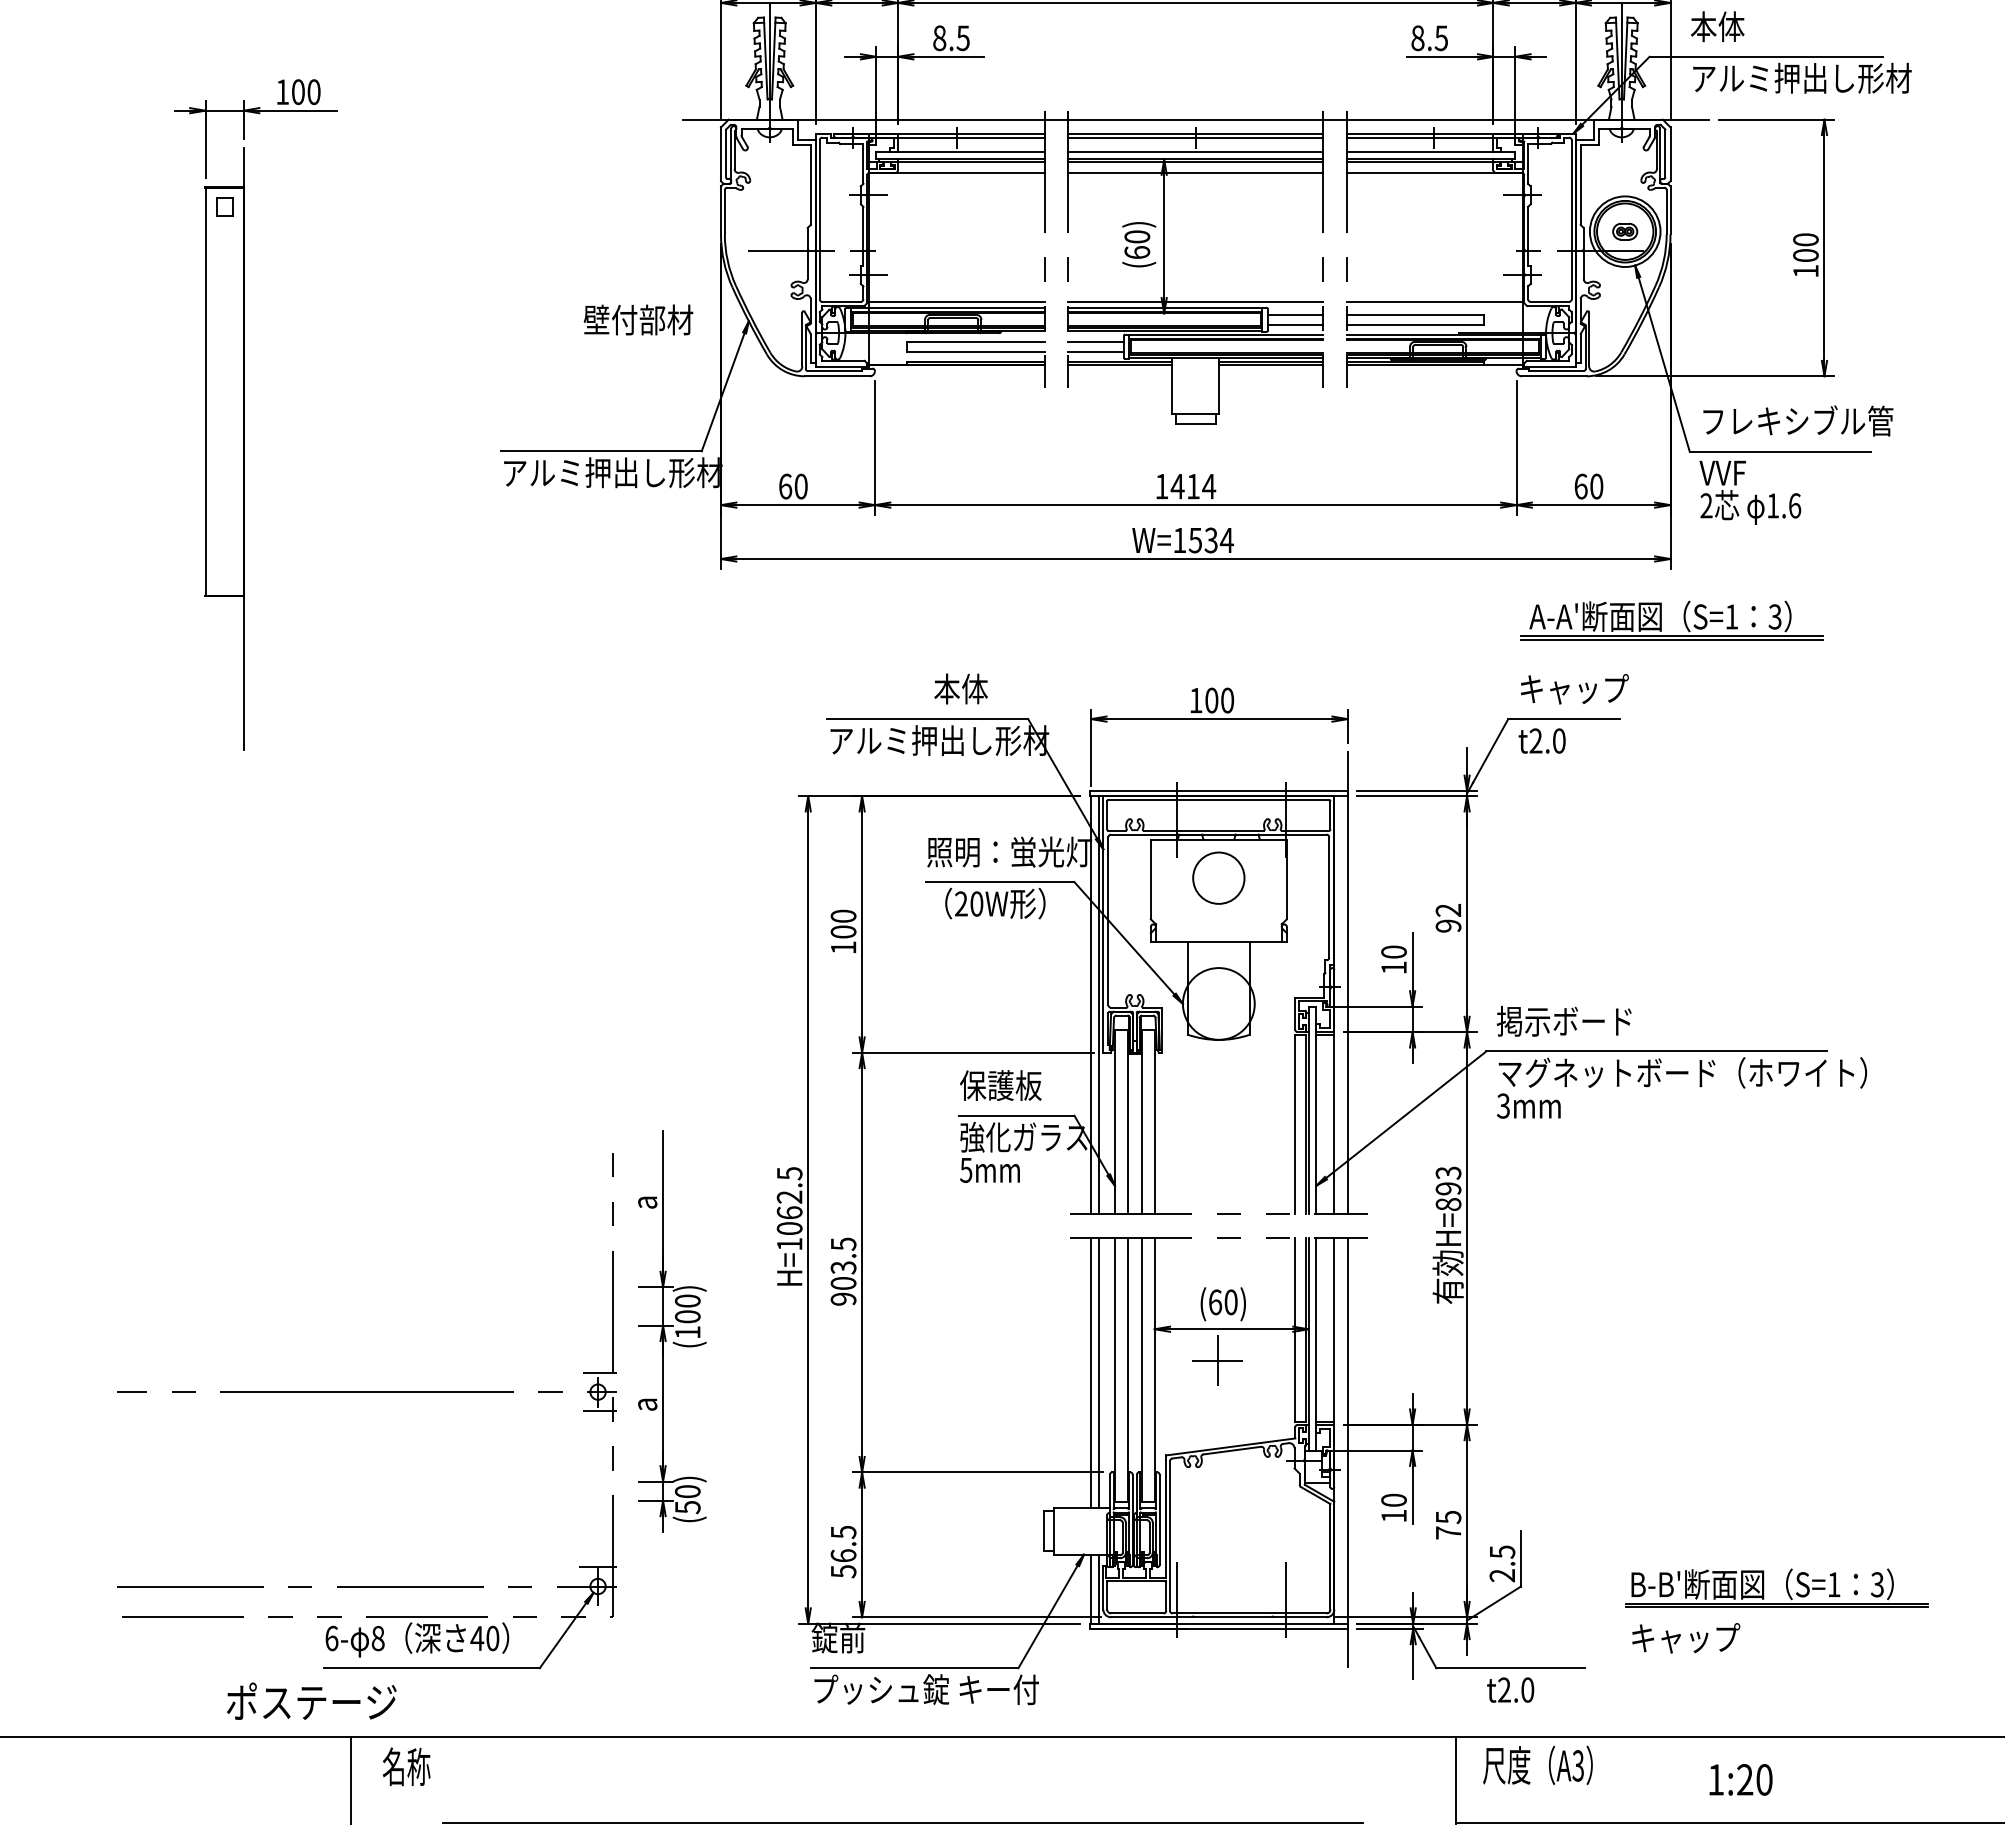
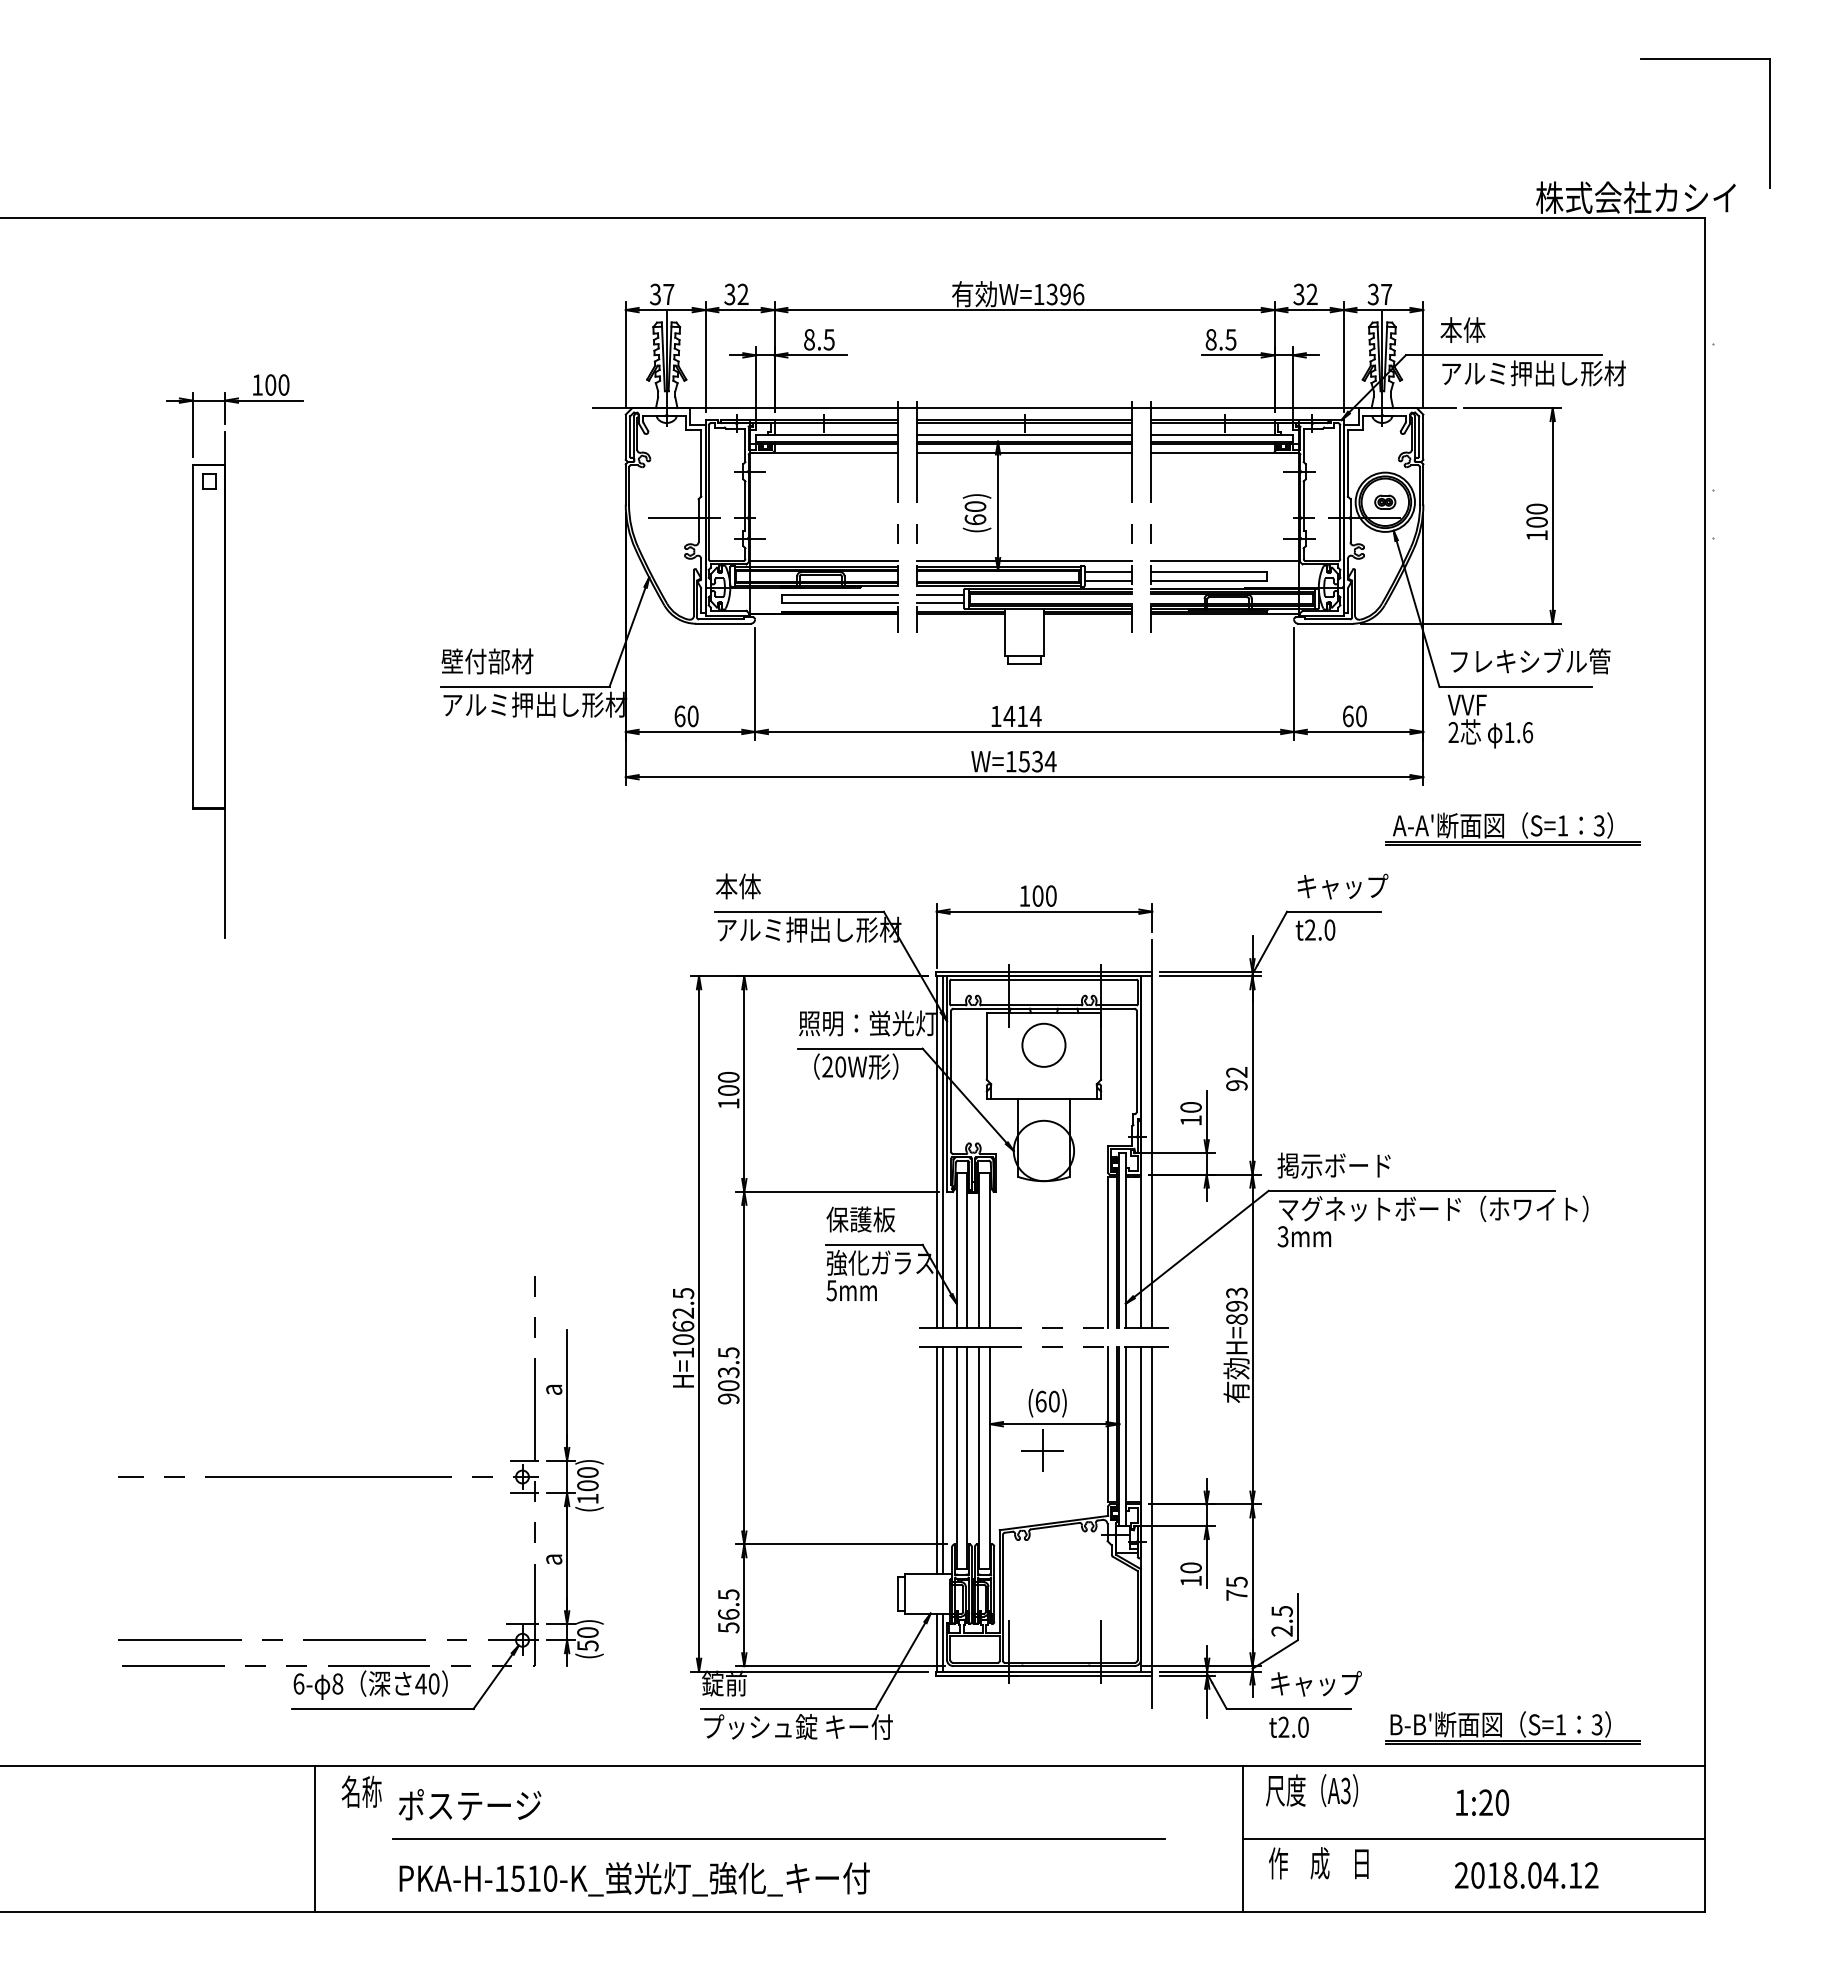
text: (638, 320) -> (487, 661), moved
part: (1661, 620) -> (1503, 828), moved
text: (961, 689) -> (738, 886), moved
part: (671, 1330) -> (574, 1497), moved
part: (1786, 1587) -> (1520, 1727), moved
text: (1686, 1637) -> (1316, 1683), moved
text: (311, 1701) -> (469, 1804), moved

